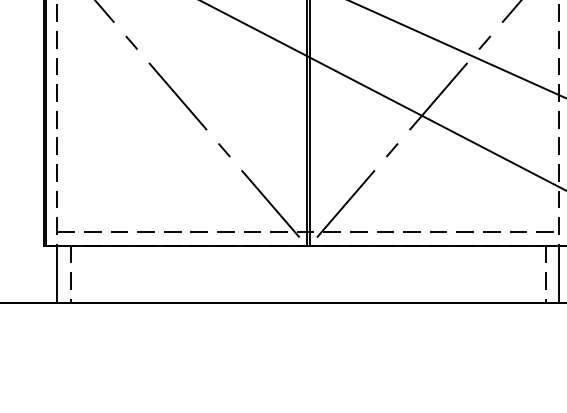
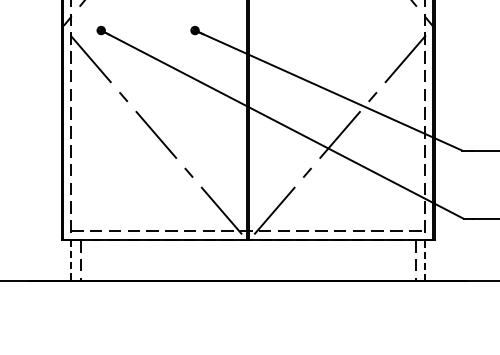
line: (559, 273) -> (425, 259), solid -> dashed
line: (57, 274) -> (71, 260), solid -> dashed

